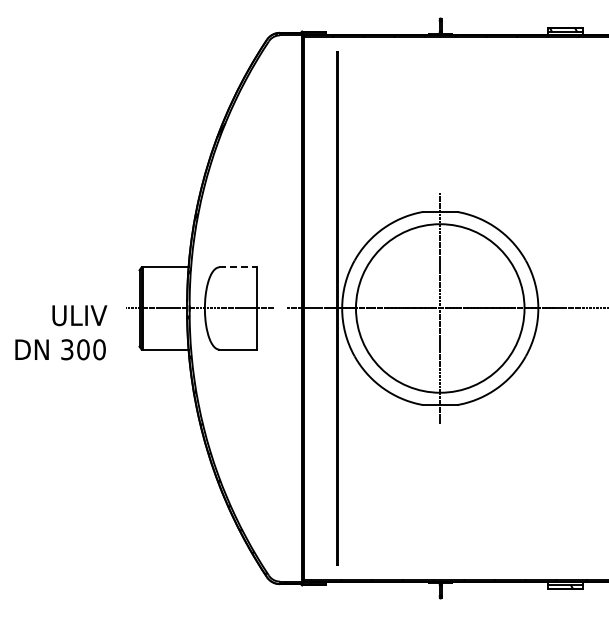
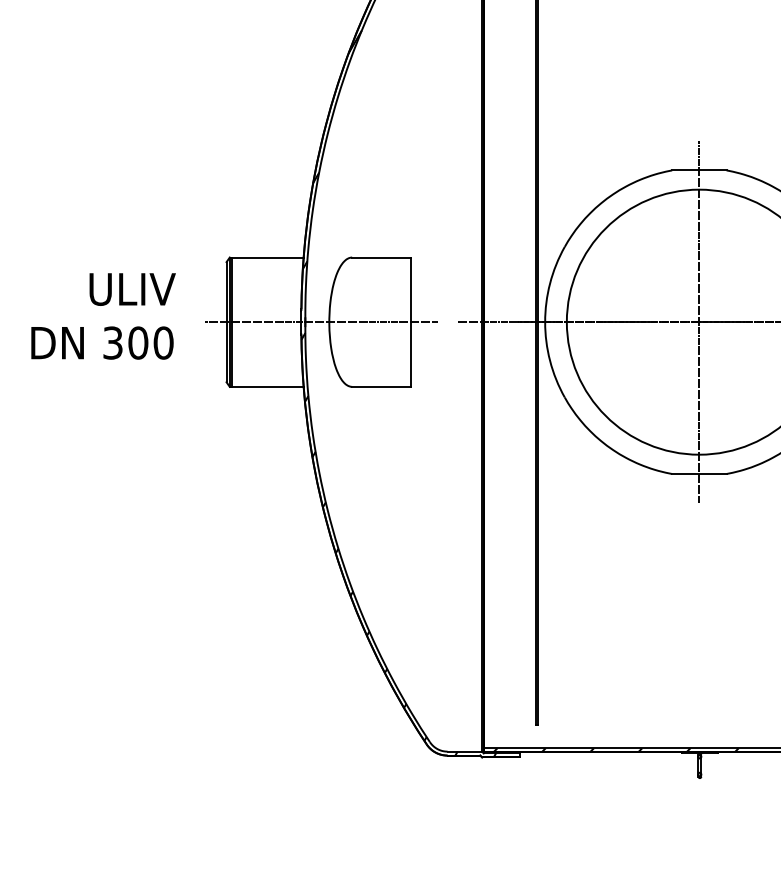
line: (238, 267) -> (382, 257), dashed -> solid
text: (61, 332) -> (103, 315), moved

